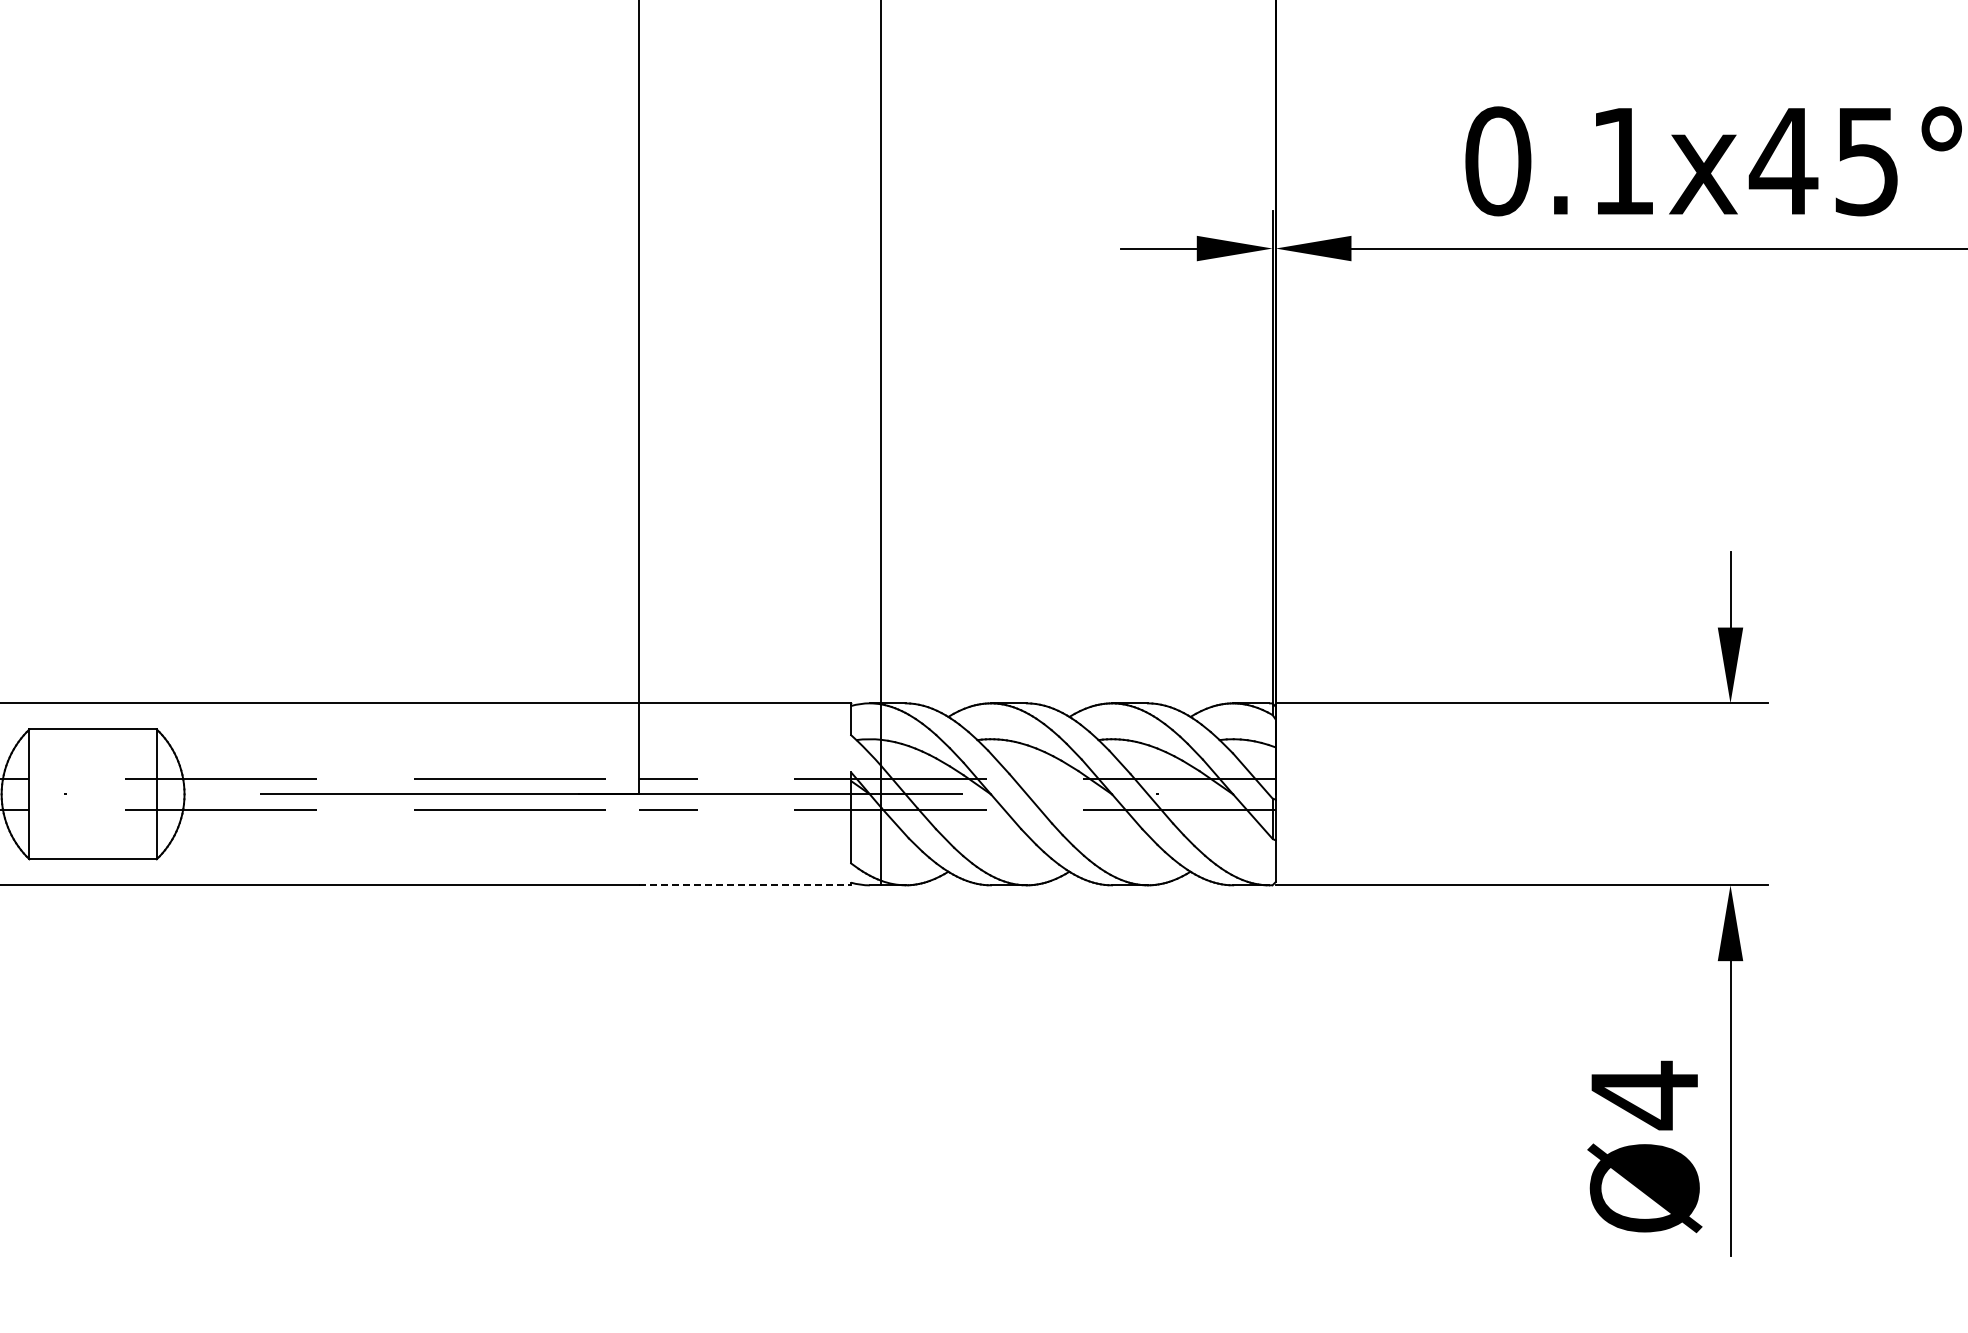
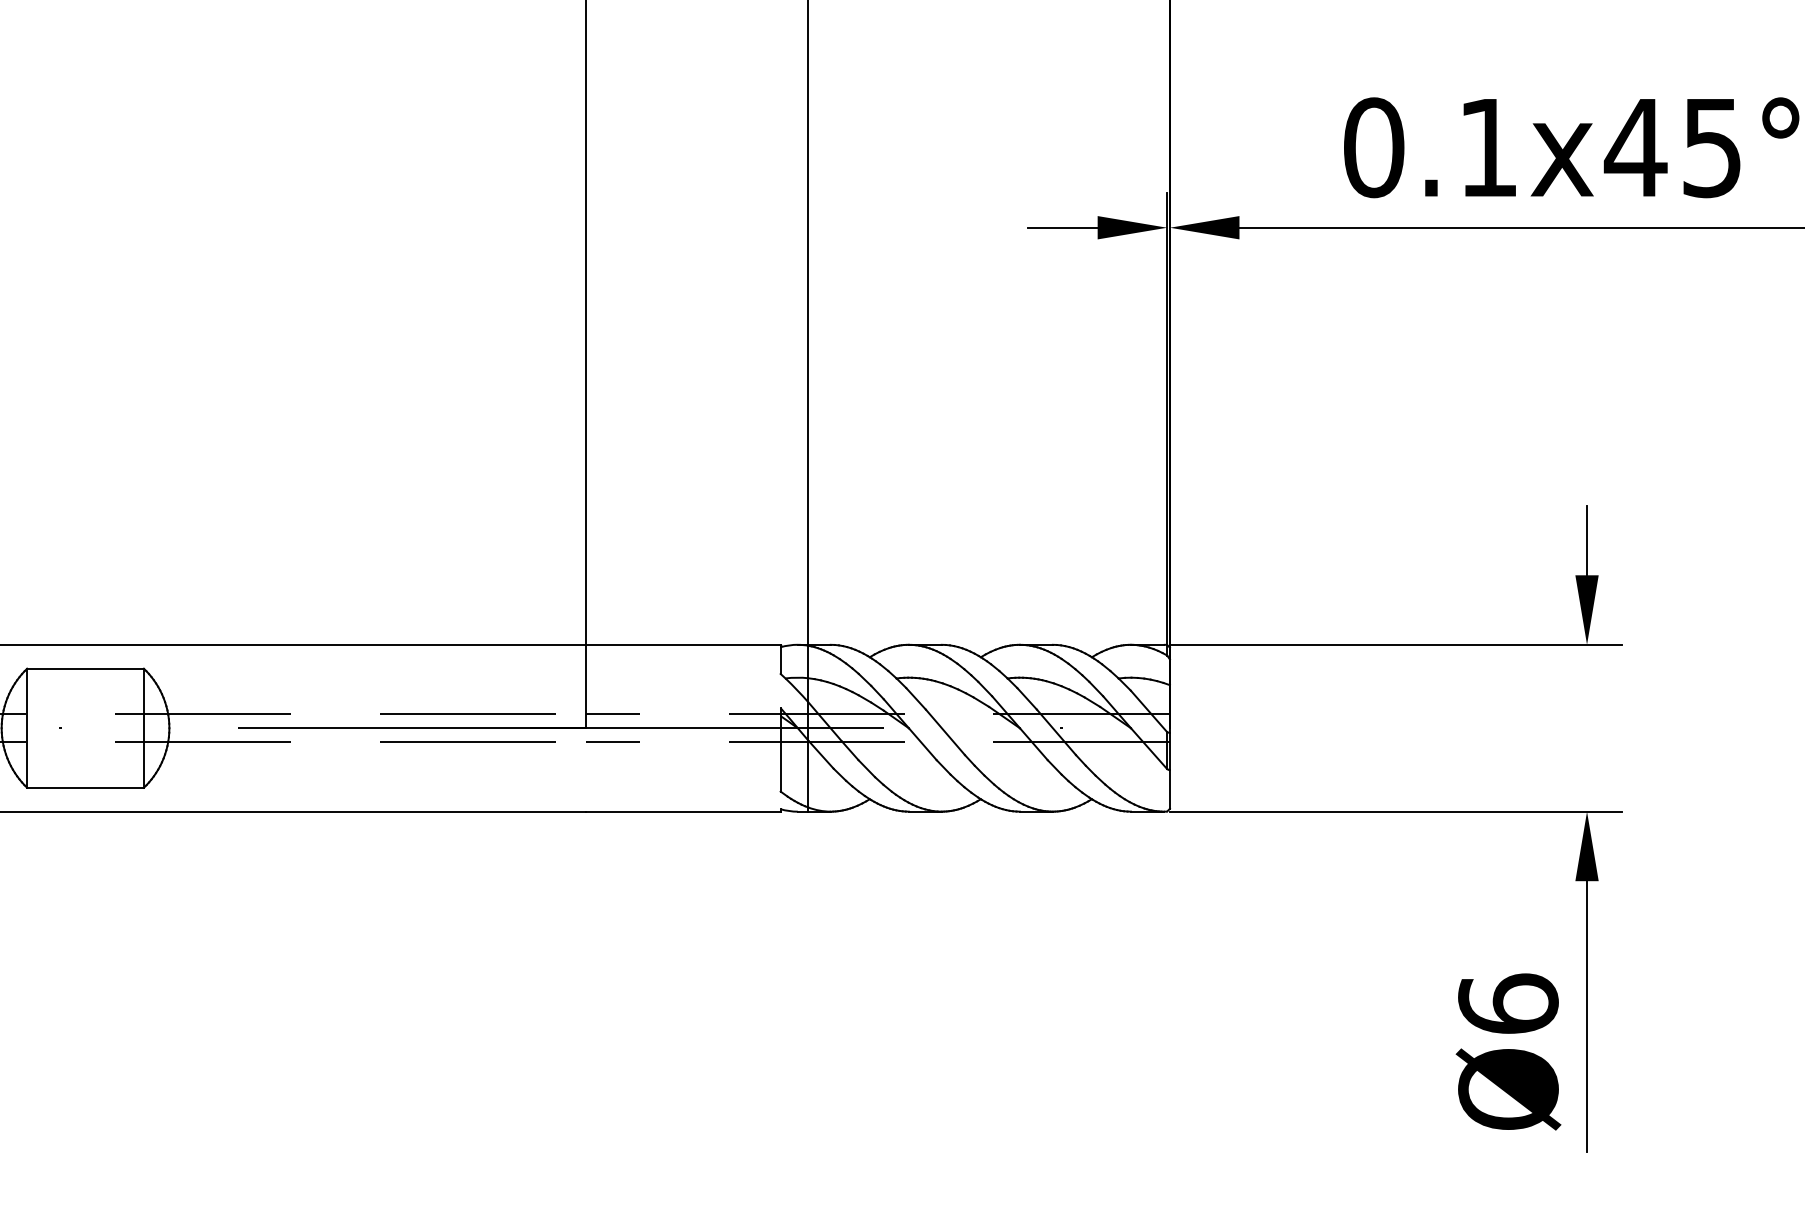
line: (745, 885) -> (683, 811), dashed -> solid
text: (1644, 1095) -> (1508, 1004), Ø4 -> Ø6

